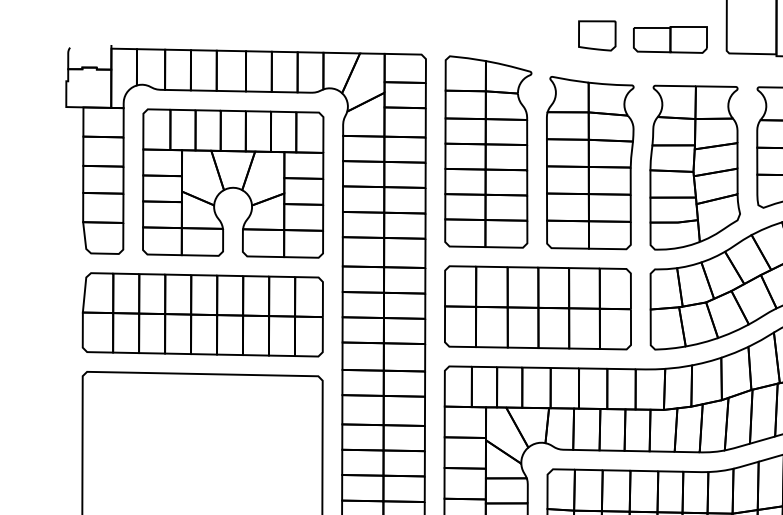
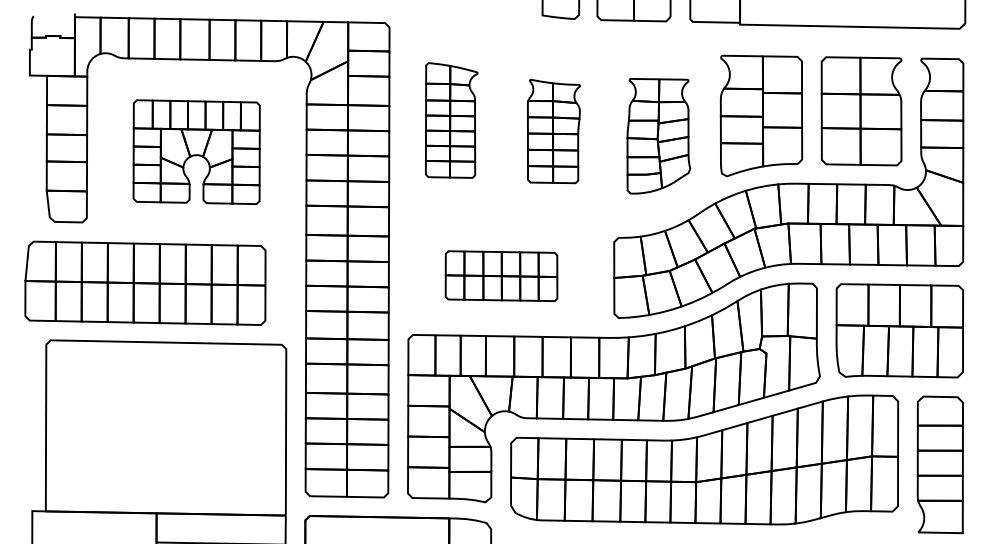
part: (487, 152) -> (451, 120), size x0.6
part: (589, 163) -> (553, 131), size x0.6
part: (694, 168) -> (658, 136), size x0.7
part: (232, 184) -> (196, 152), size x0.7
part: (537, 307) -> (501, 275), size x0.6
part: (202, 314) -> (145, 282), moved

